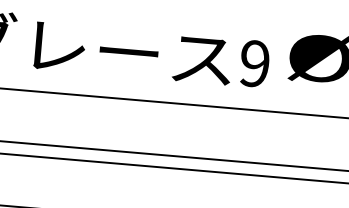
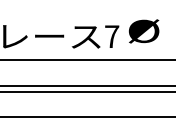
text: (255, 63) -> (112, 36), 9 -> 7

